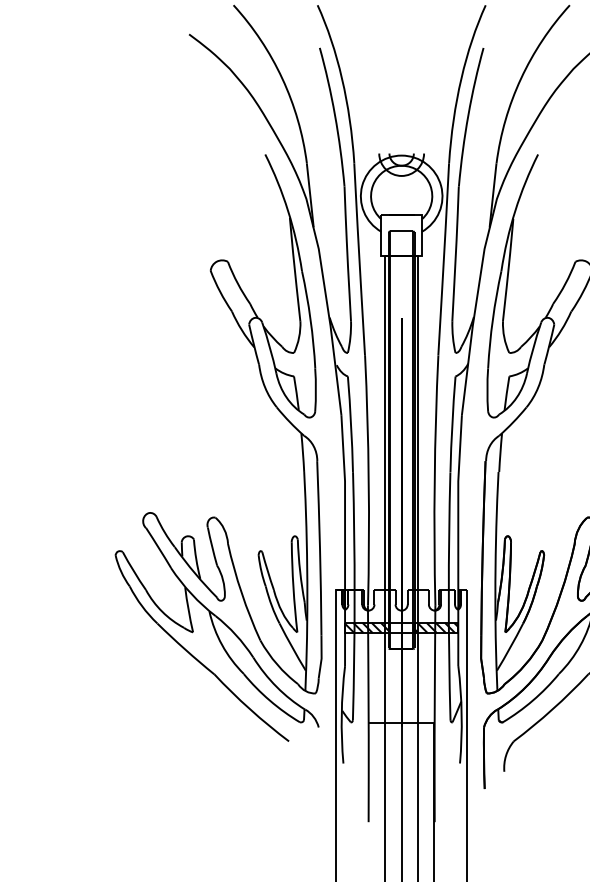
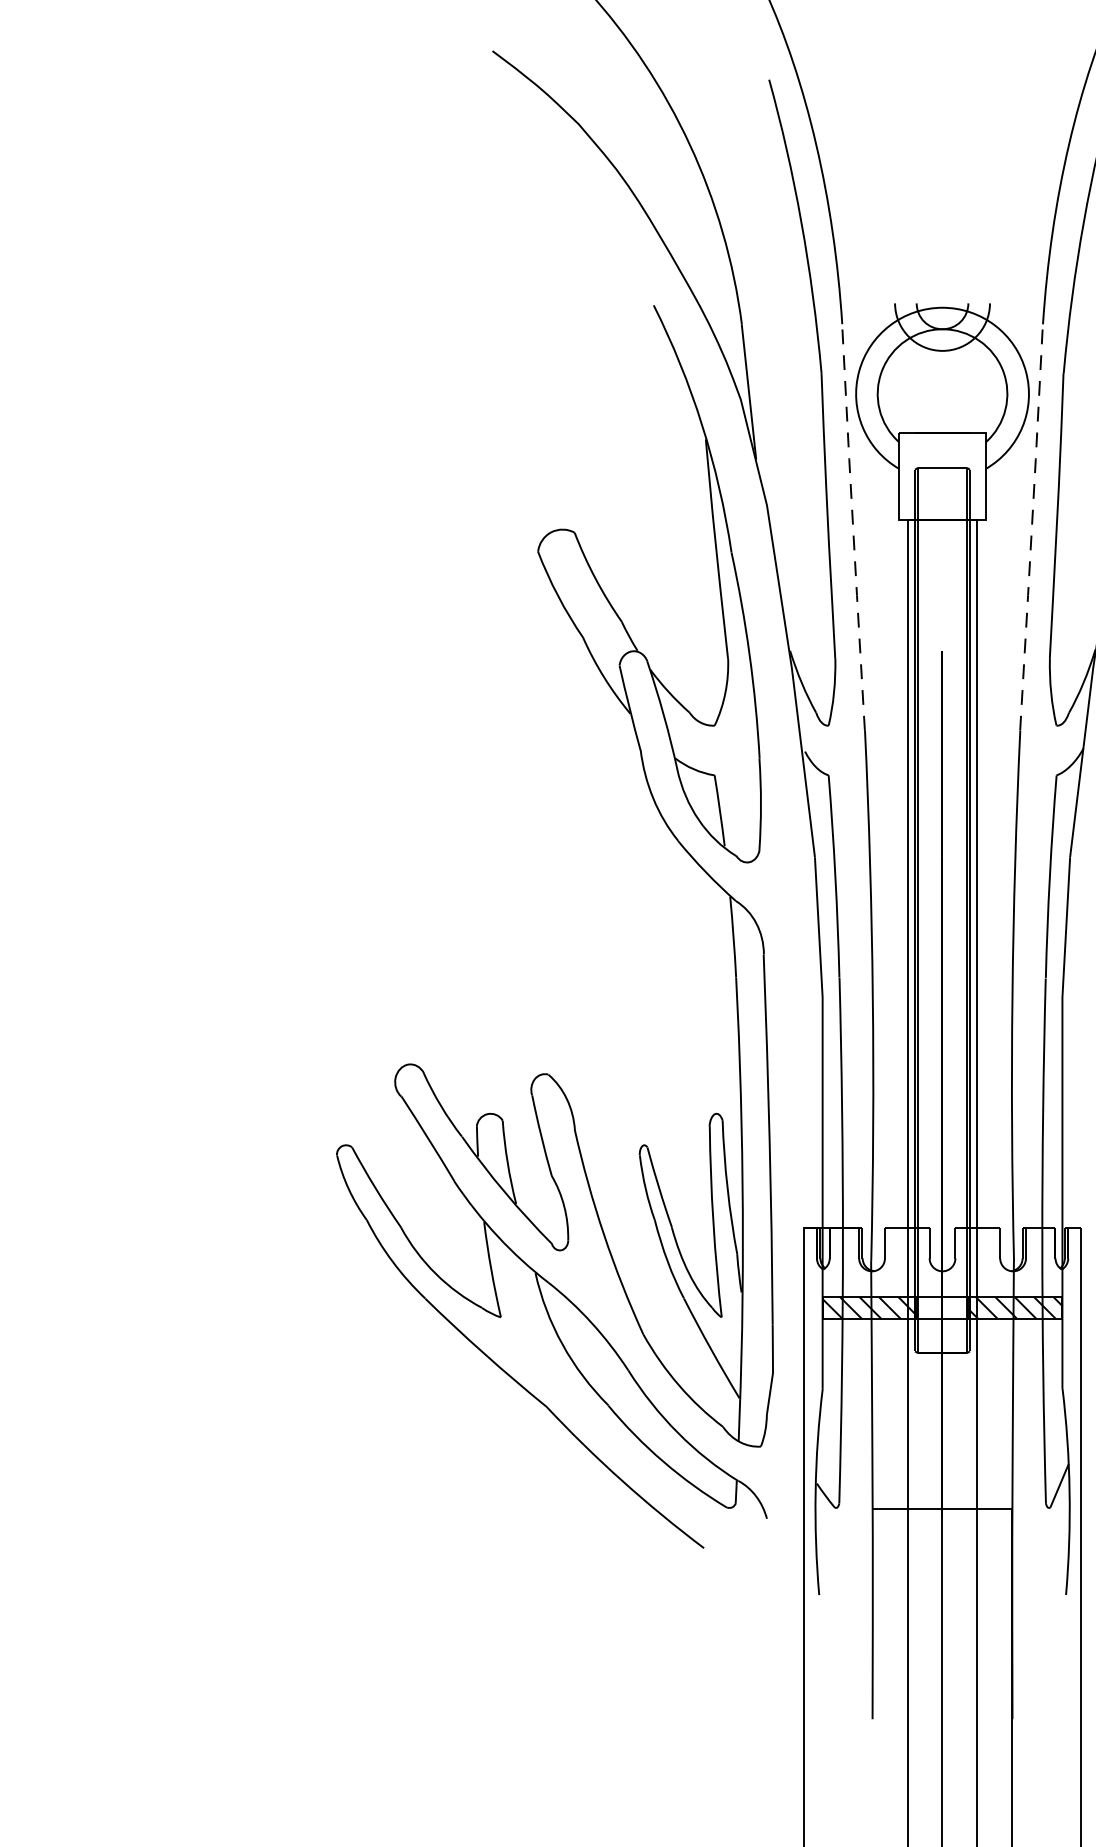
line: (359, 258) -> (853, 525), solid -> dashed
line: (443, 258) -> (1031, 525), solid -> dashed

